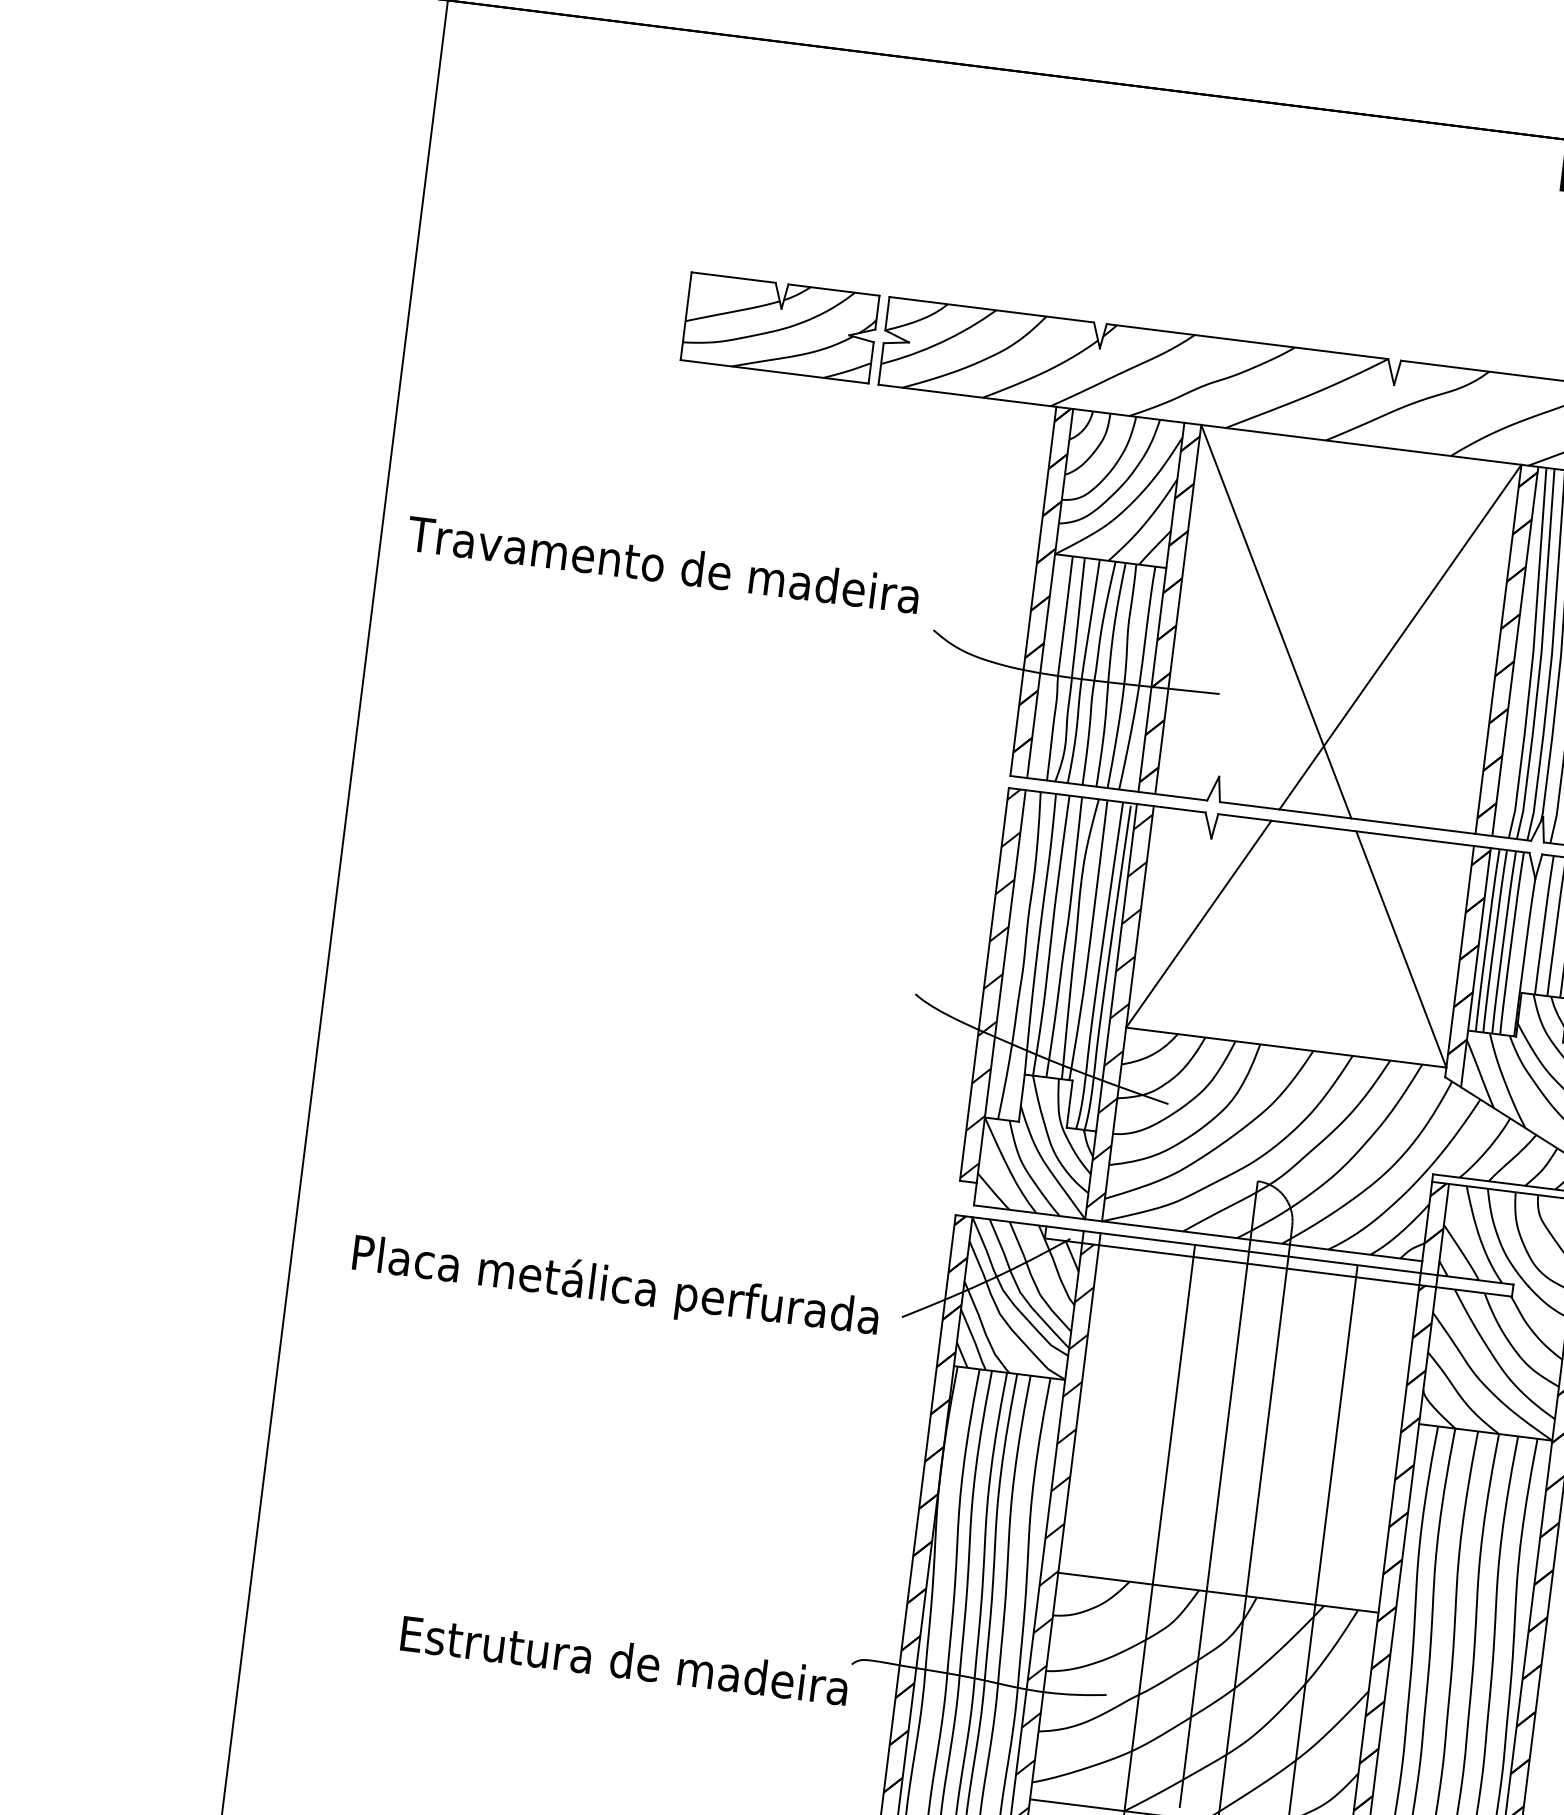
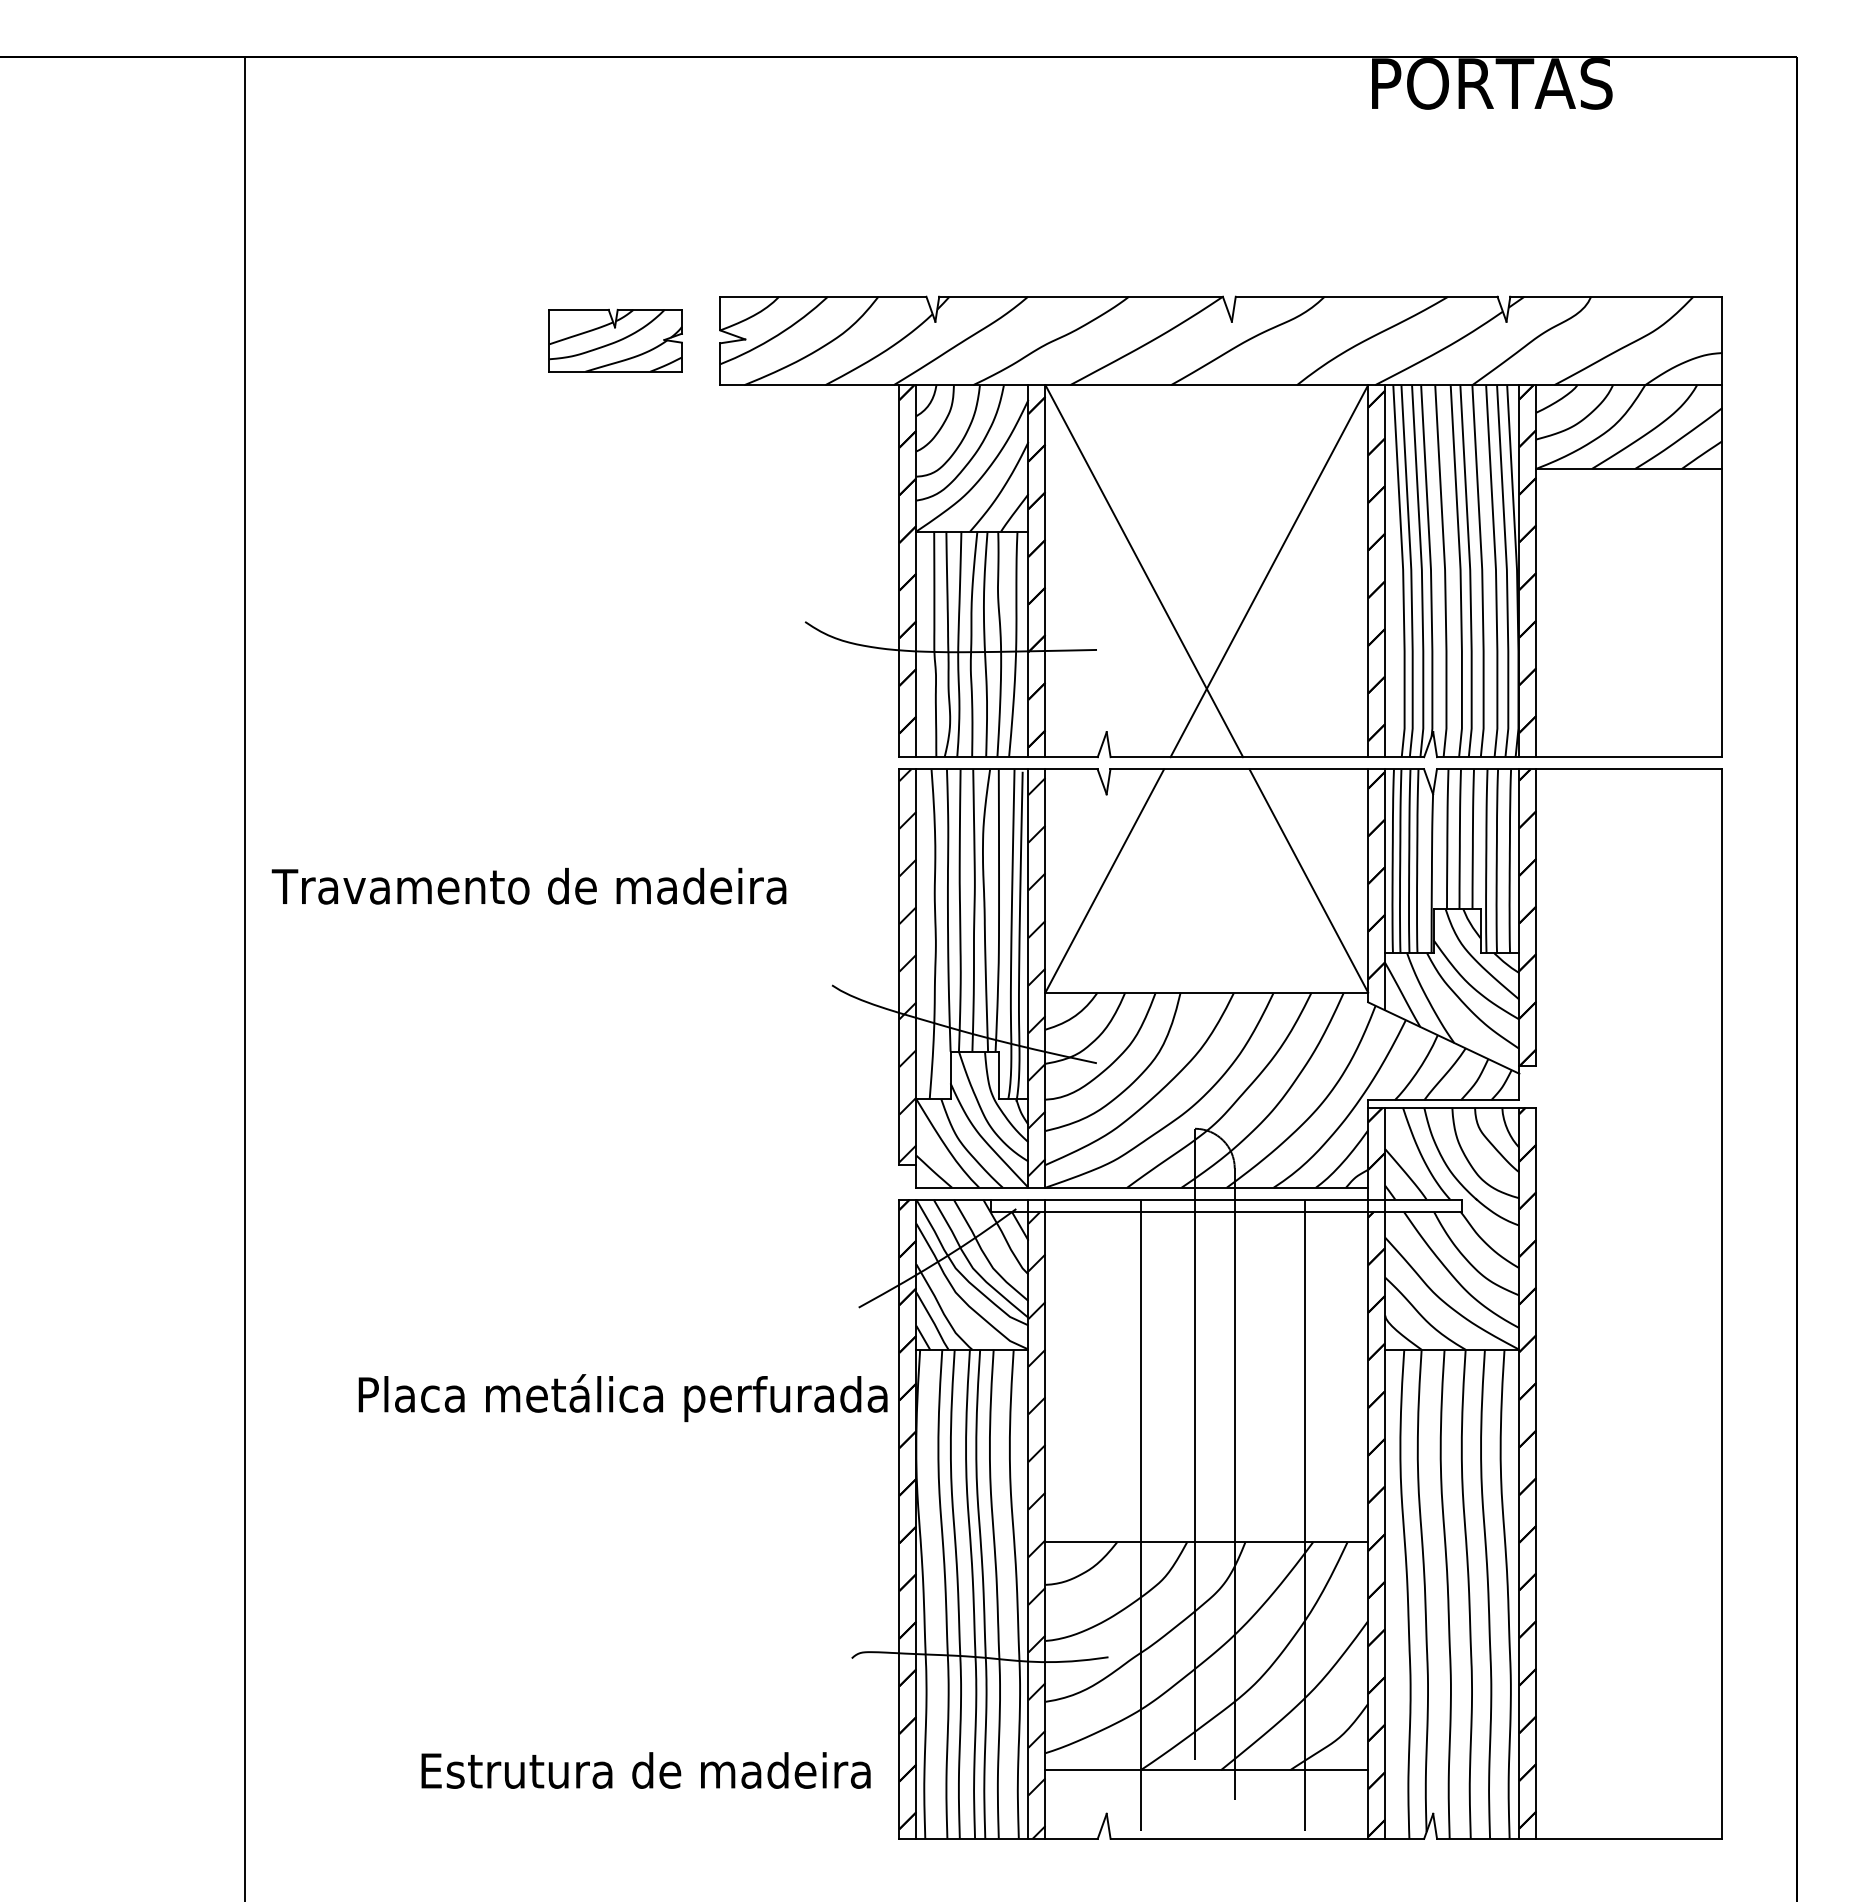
part: (780, 327) -> (615, 340), size x0.7
text: (663, 563) -> (528, 885), moved
text: (615, 1288) -> (622, 1398), moved
text: (624, 1660) -> (645, 1770), moved

